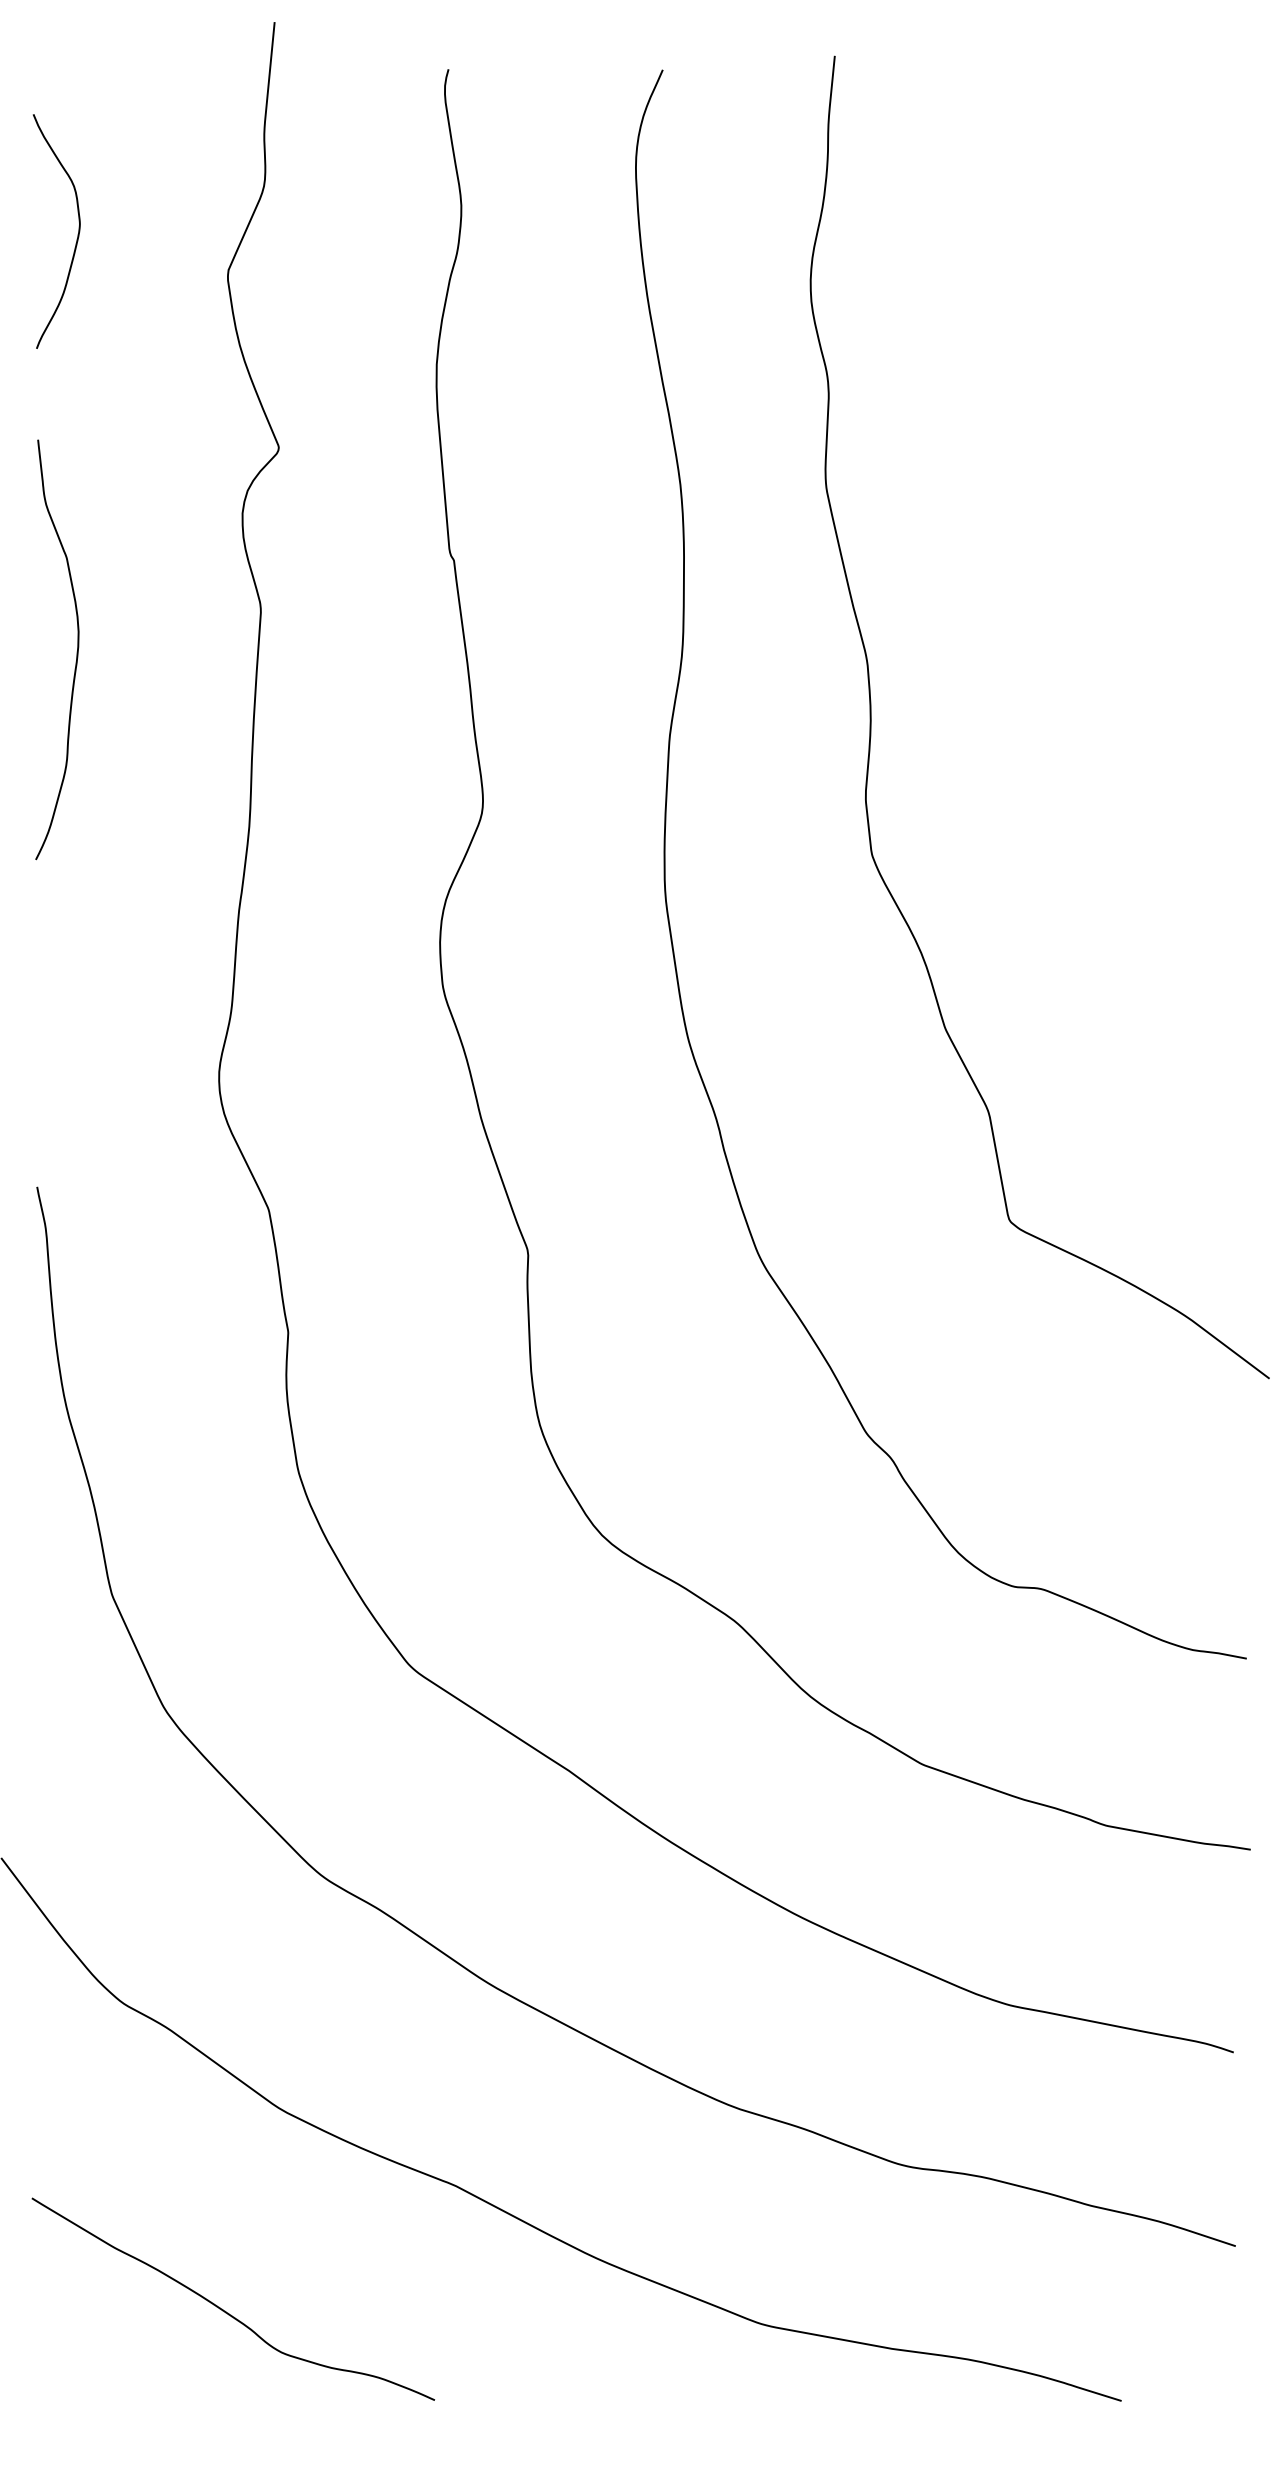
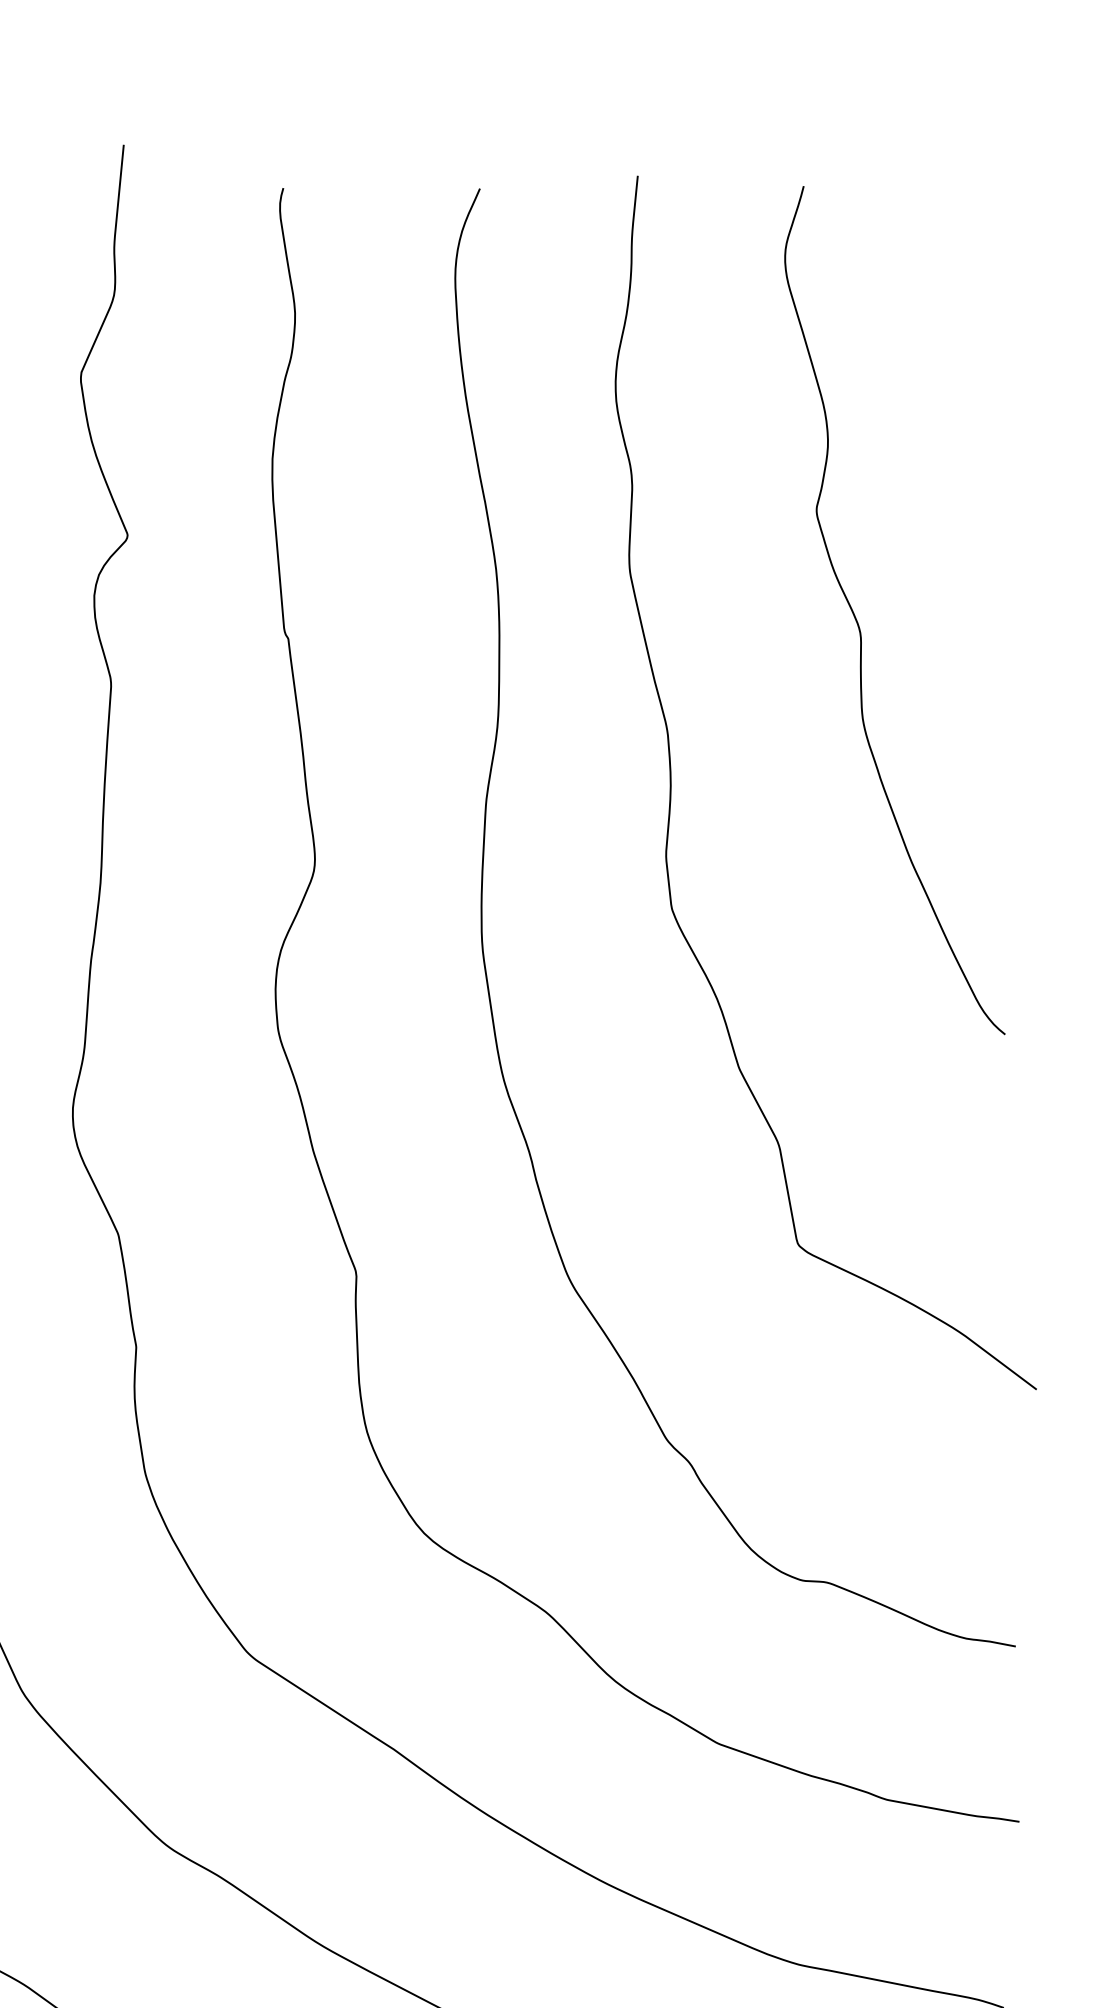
curve: (1075, 543) -> (858, 623), added

